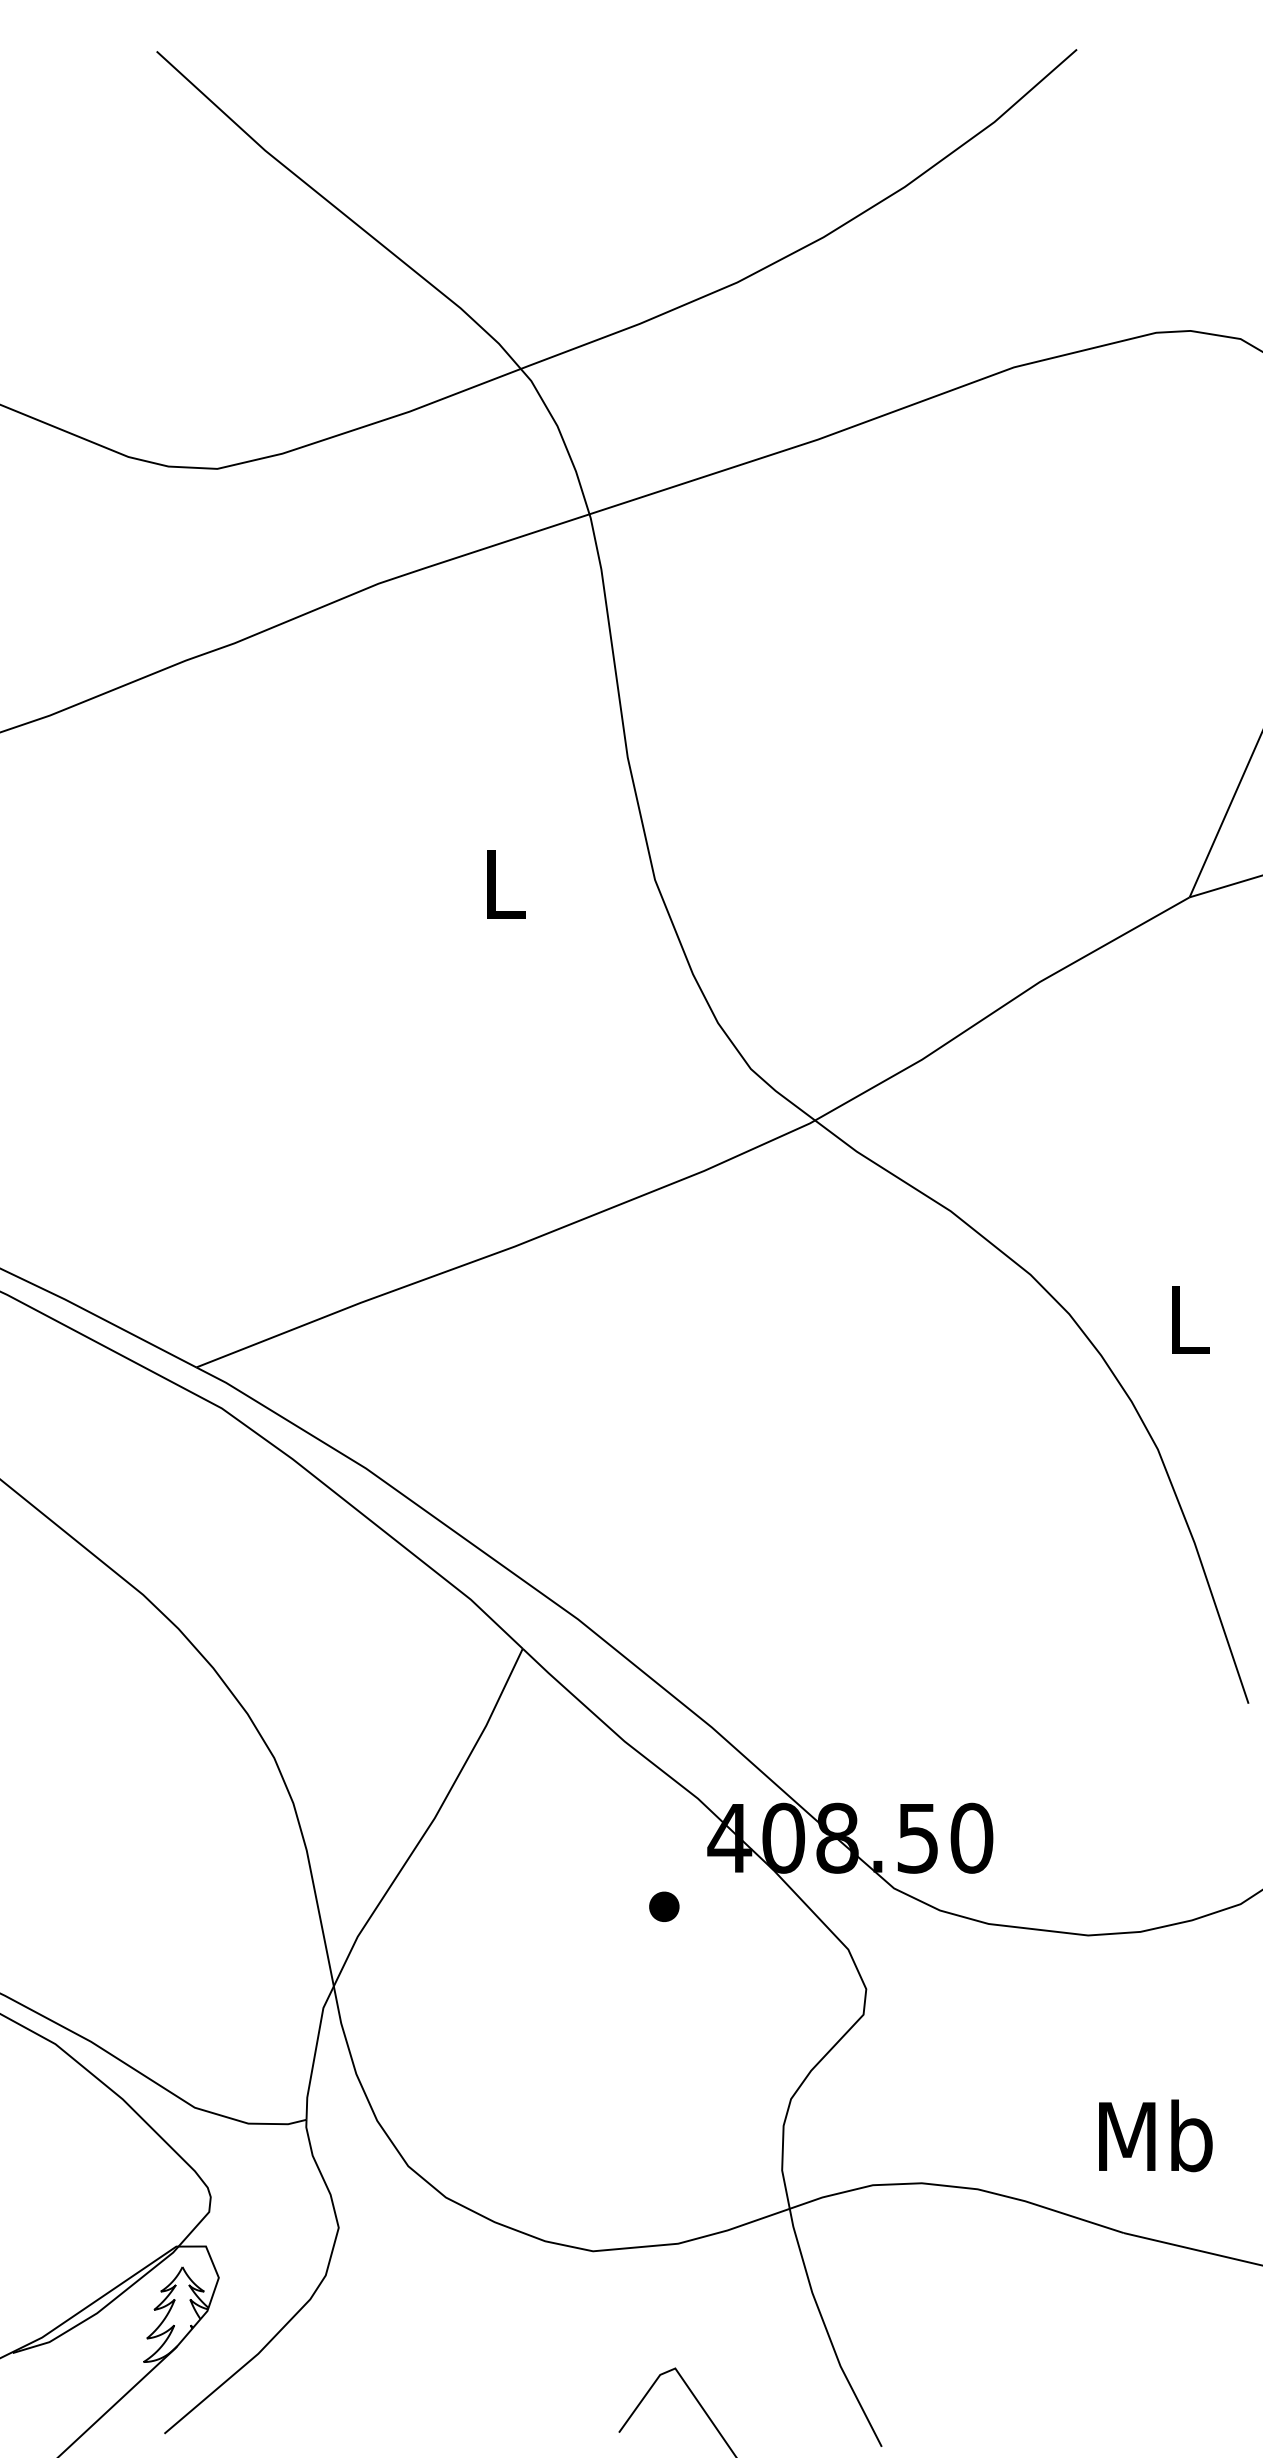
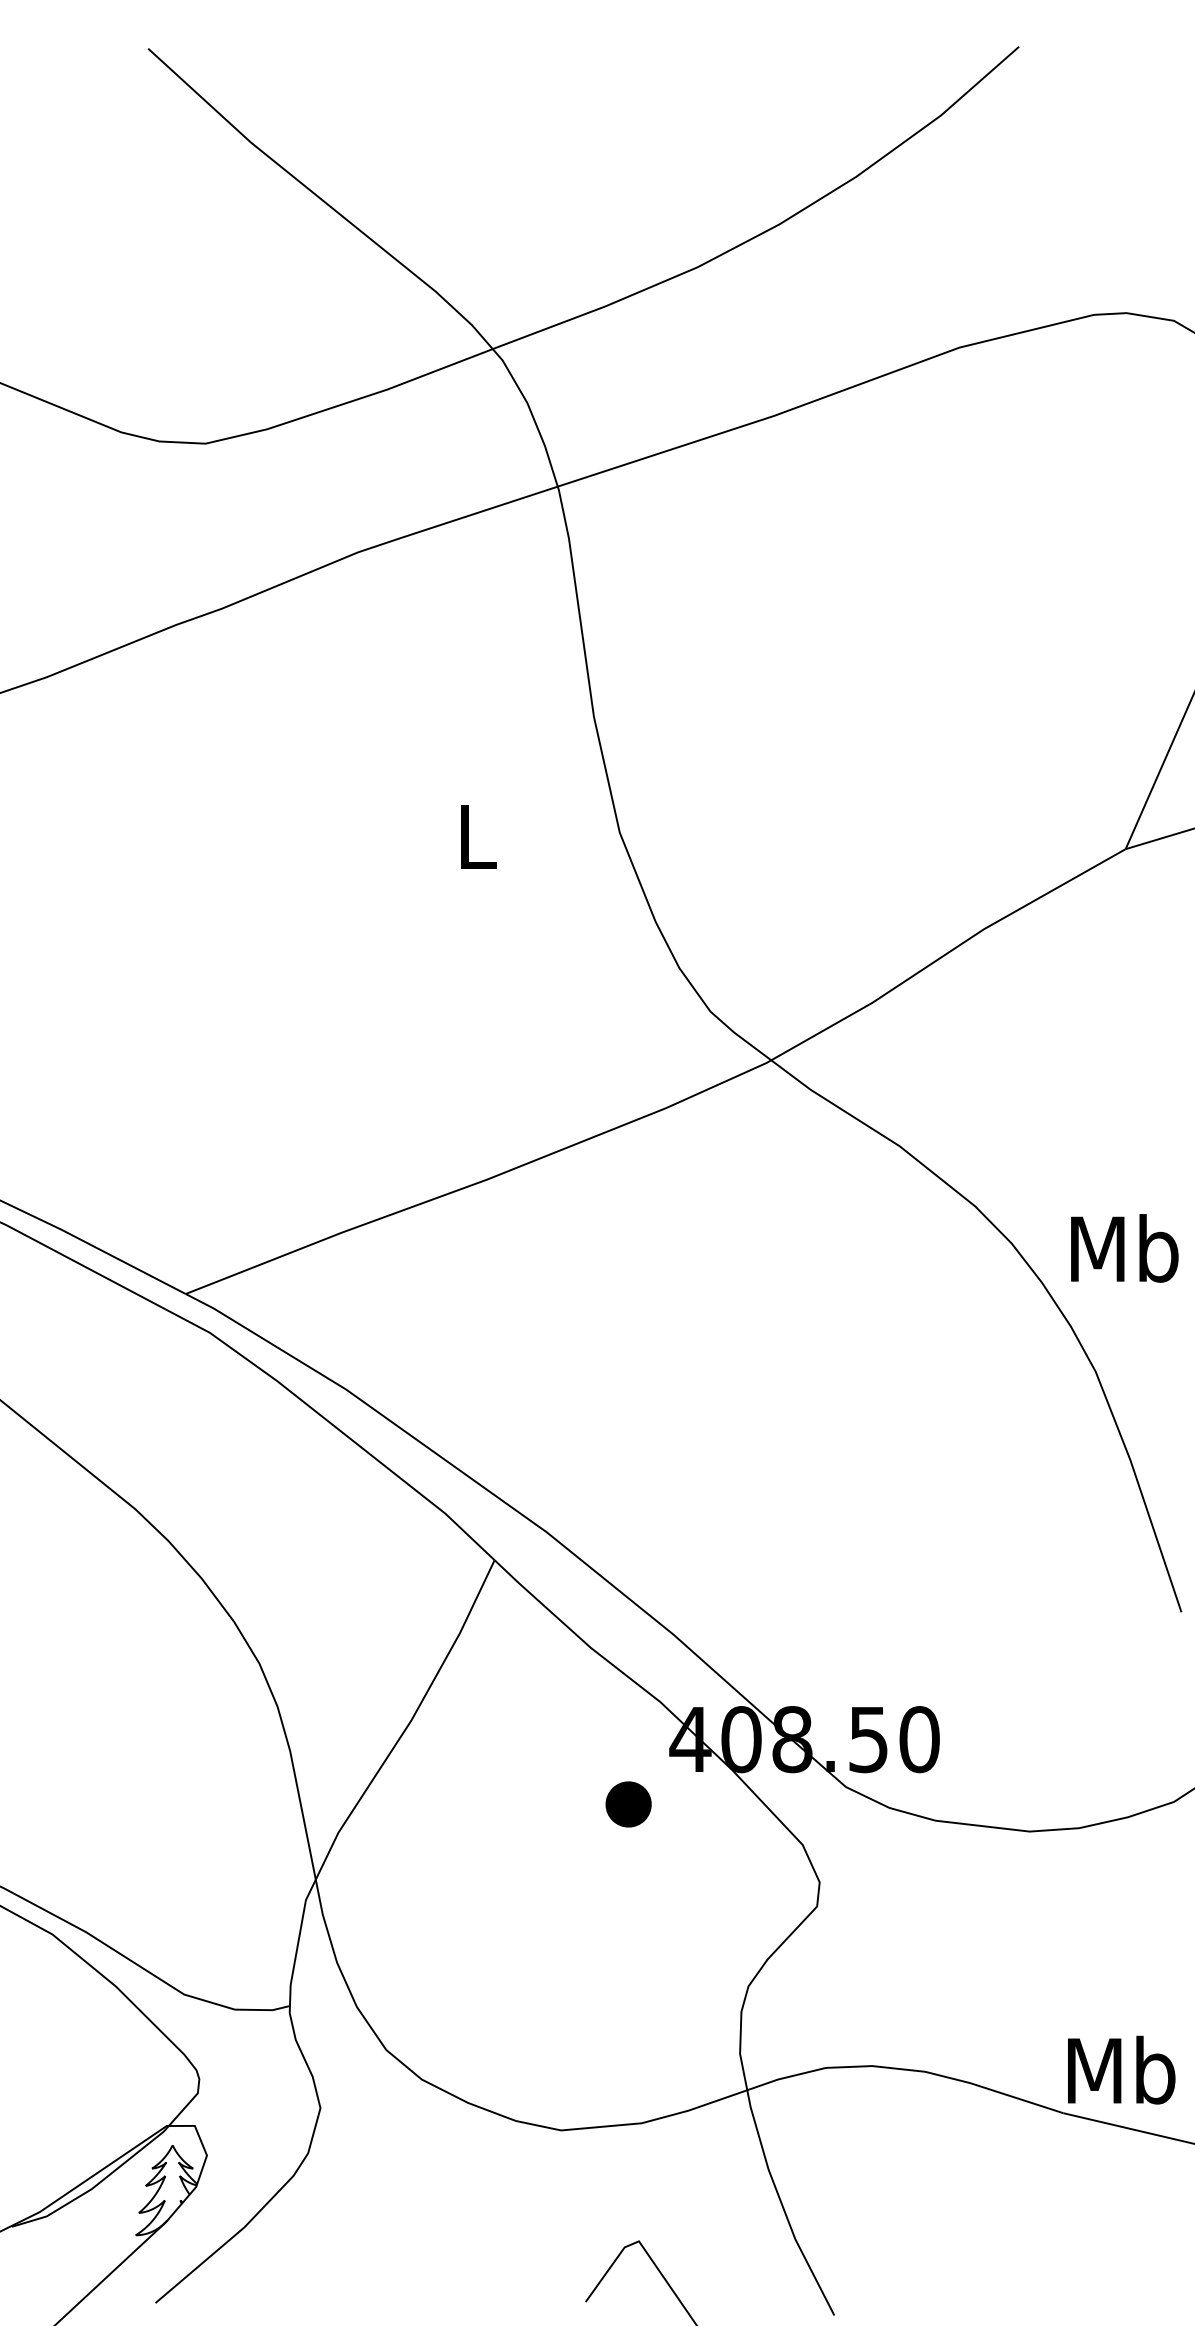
text: (1188, 1319) -> (1124, 1248), L -> Mb
part: (664, 1906) -> (628, 1804), size x1.6
text: (1155, 2135) -> (1121, 2069), moved

